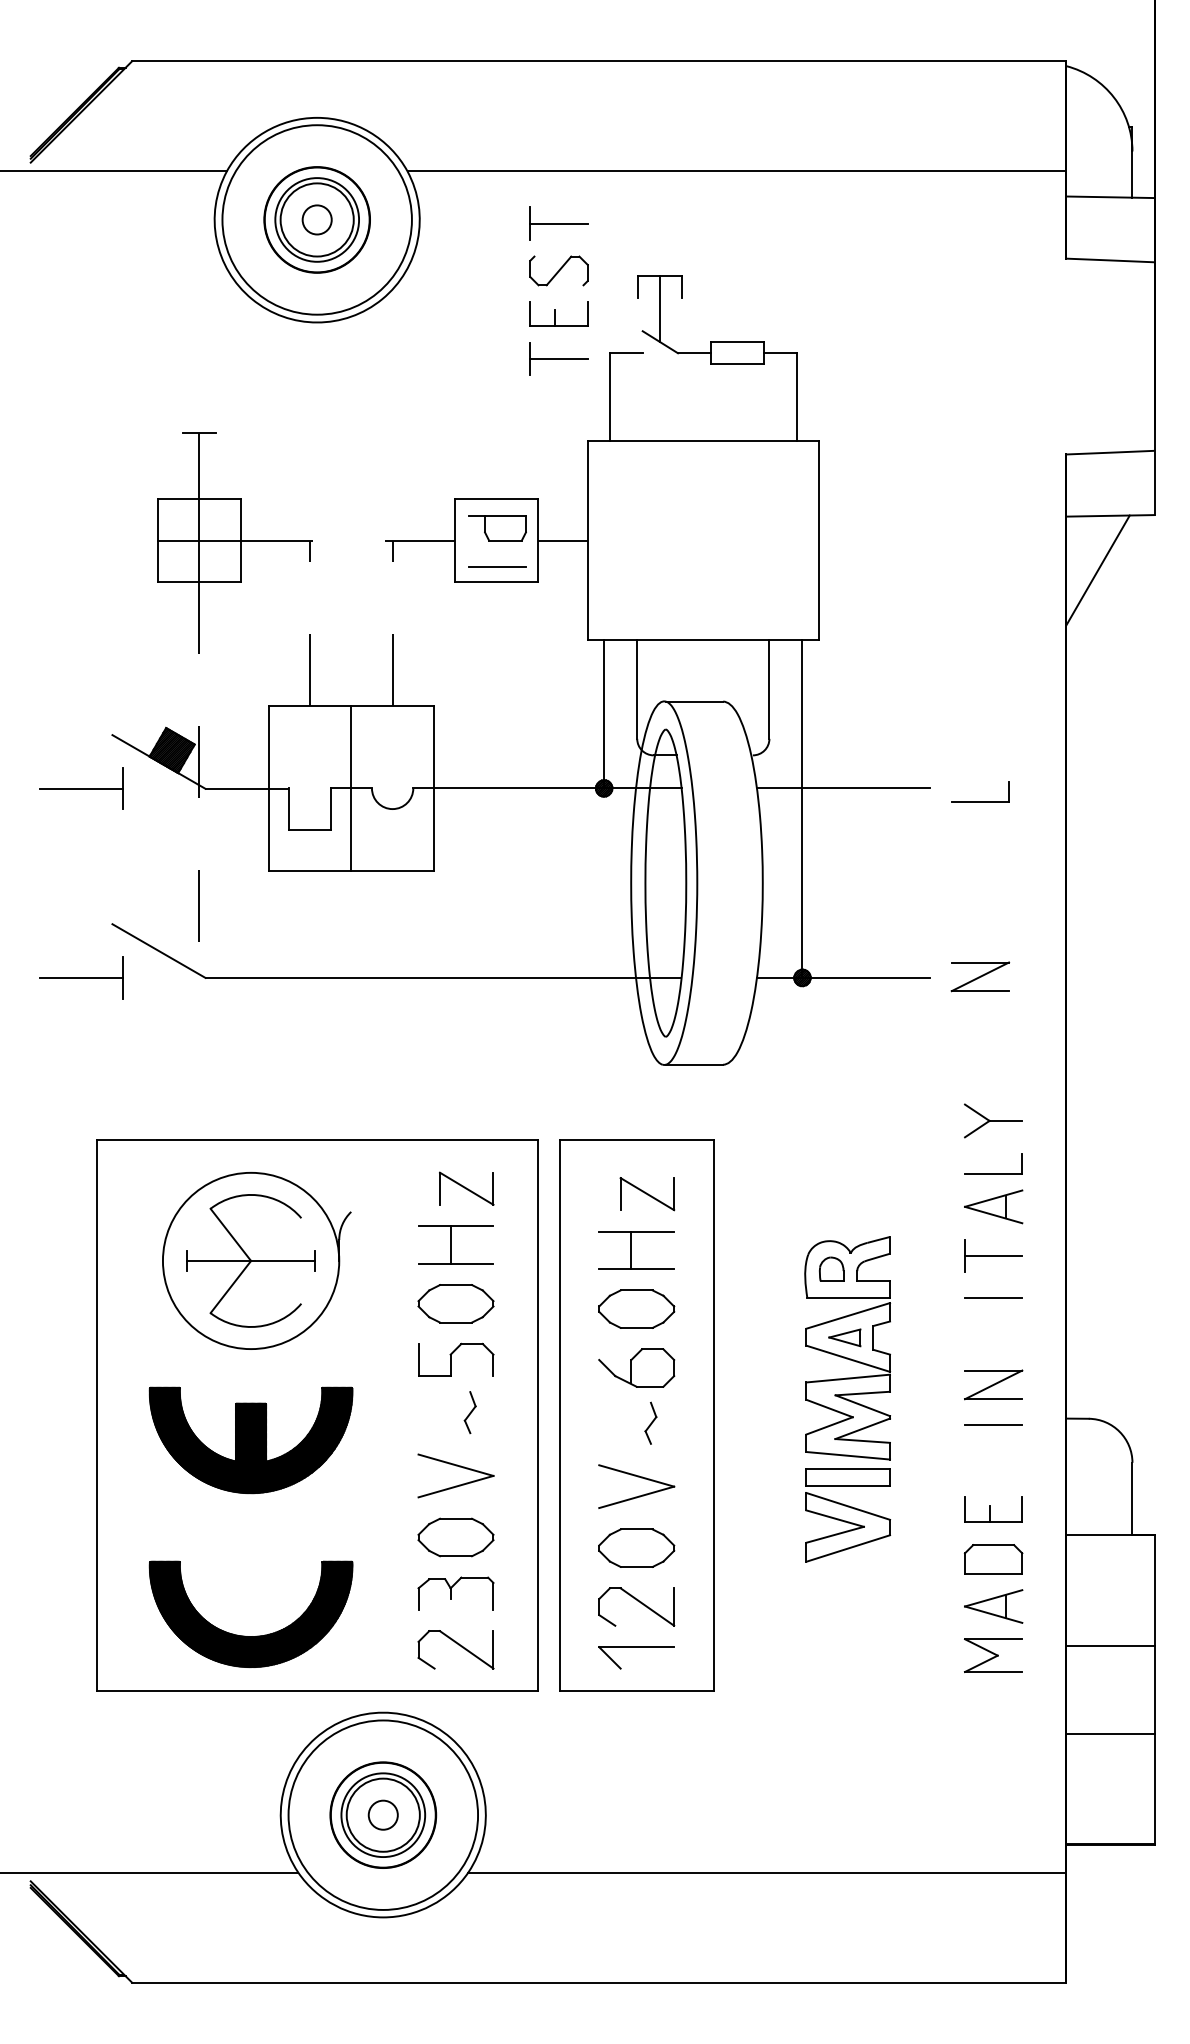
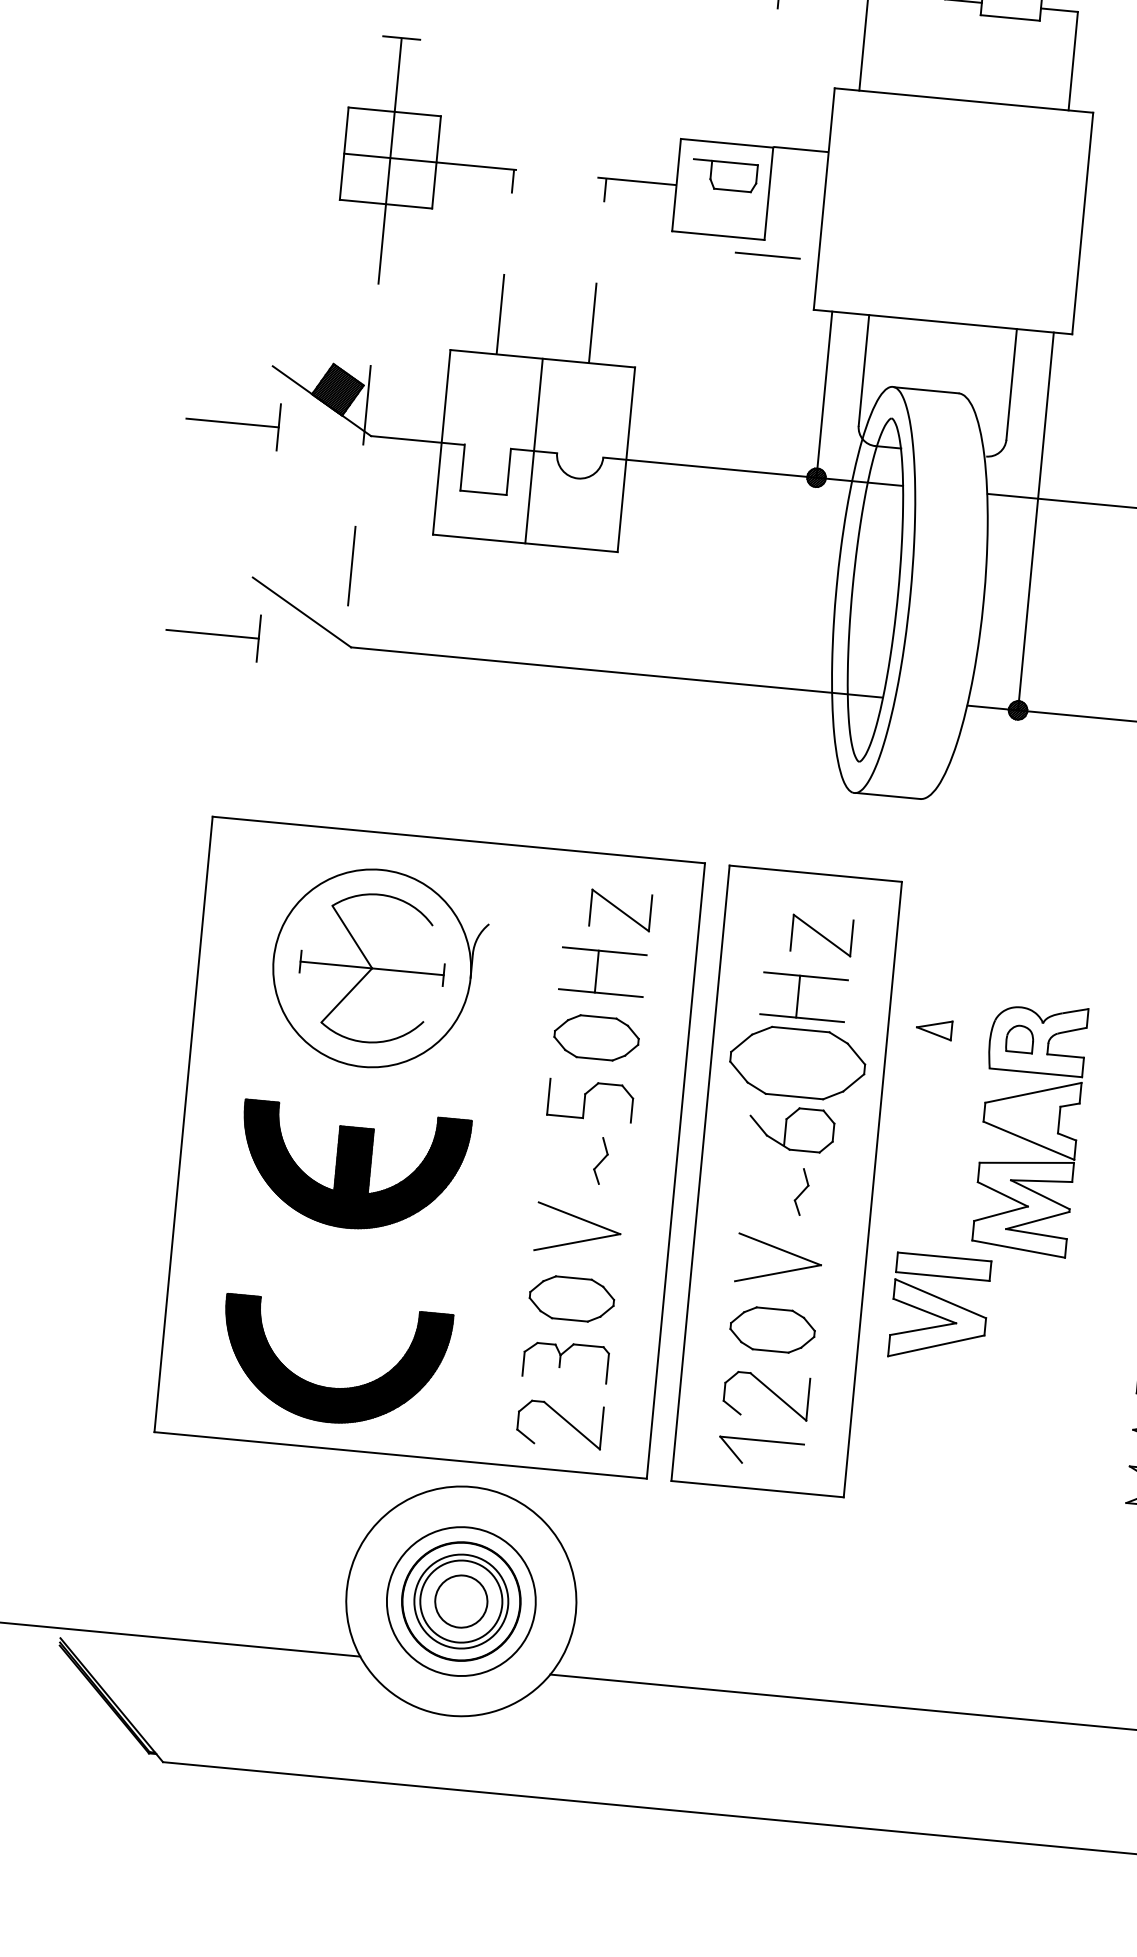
line: (562, 540) -> (800, 149), moved
line: (497, 566) -> (768, 255), moved
part: (636, 1308) -> (797, 1062), size x1.6
part: (844, 1337) -> (933, 1028), moved
part: (848, 1515) -> (940, 1308), moved
circle: (382, 1814) -> (460, 1600), size x1.6
circle: (383, 1814) -> (461, 1600), size x0.7

